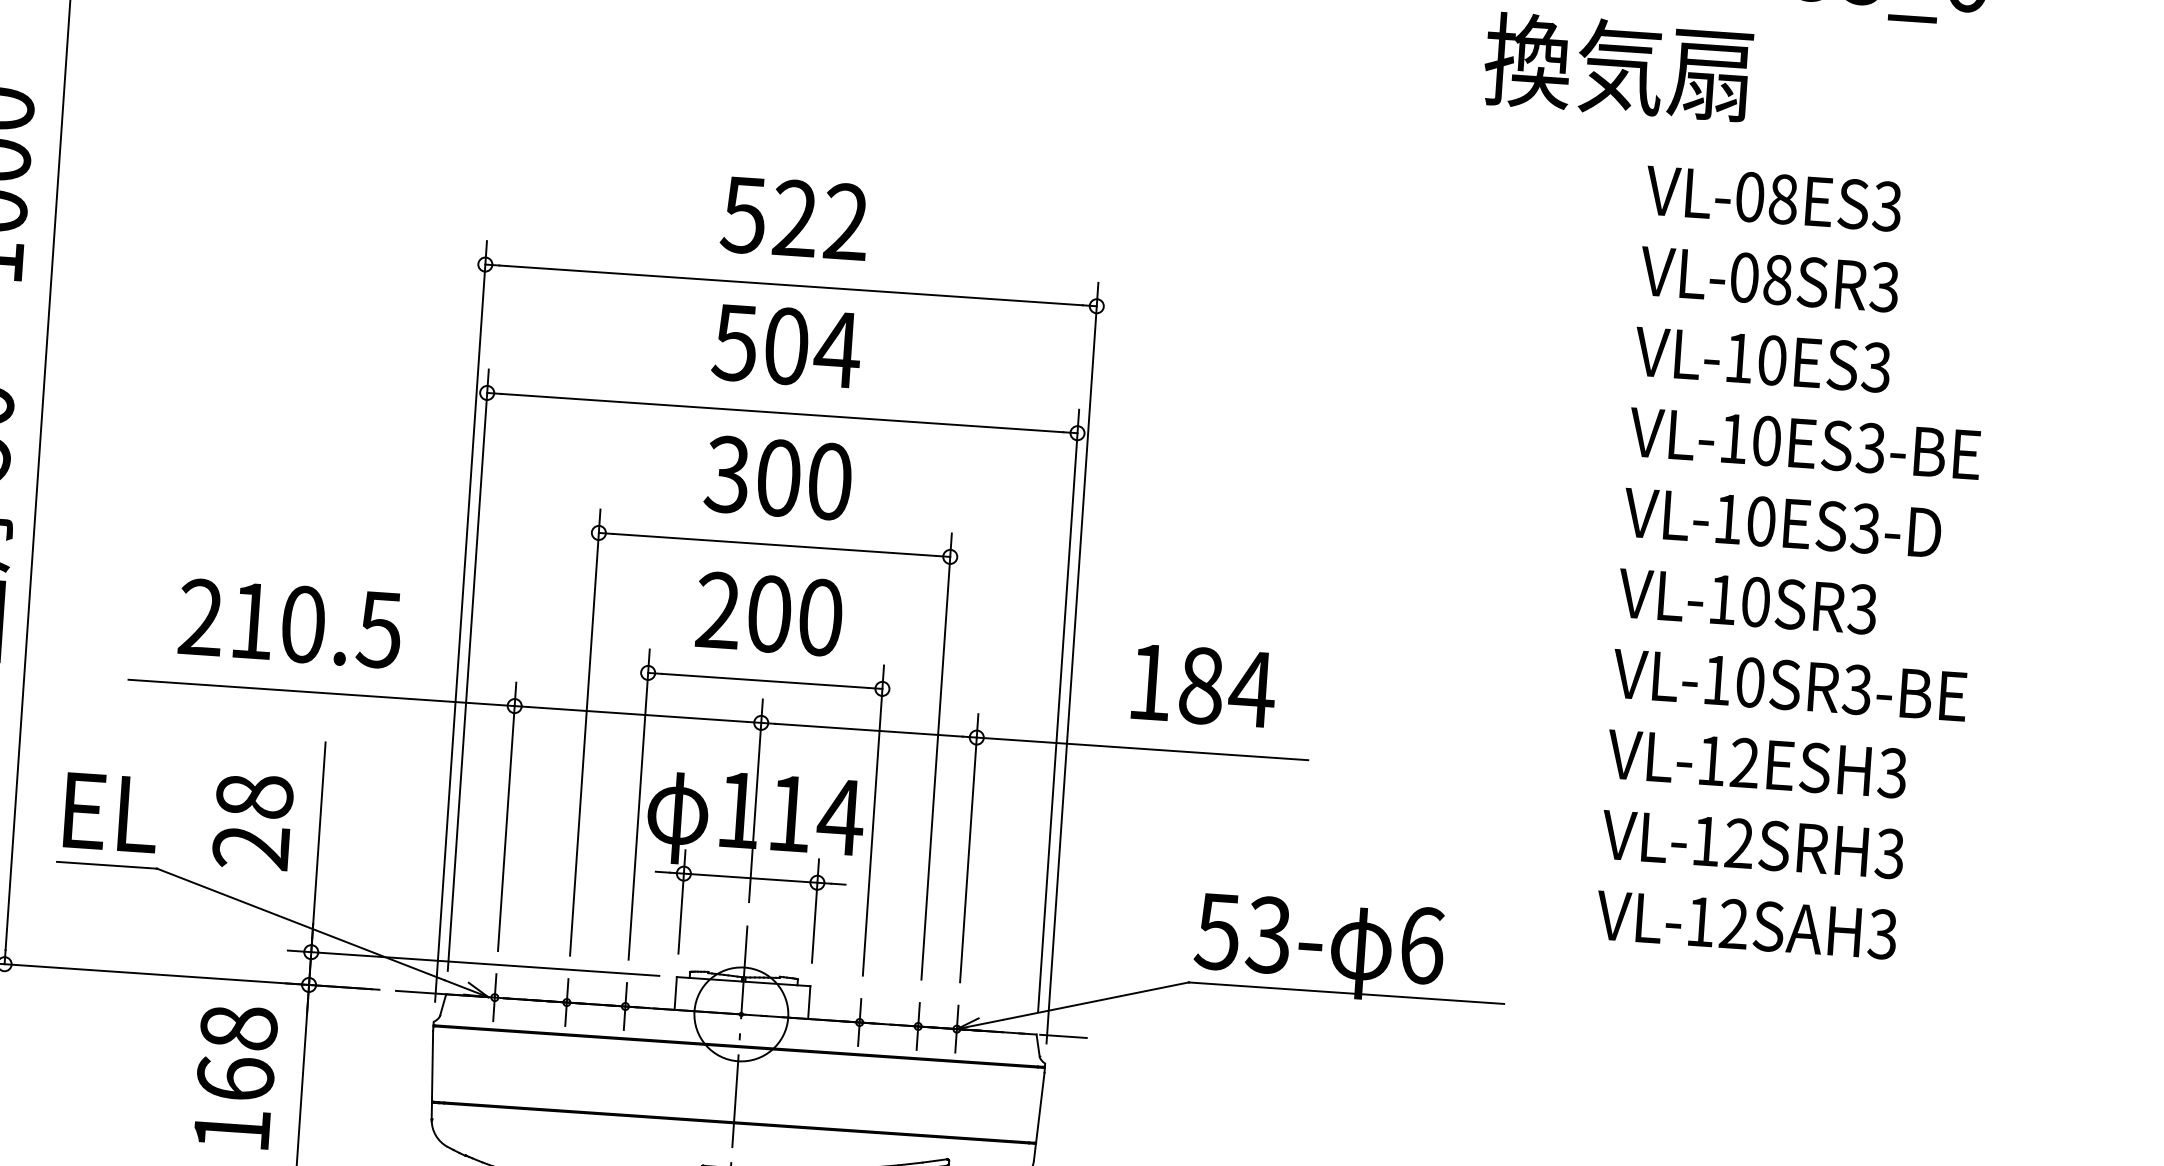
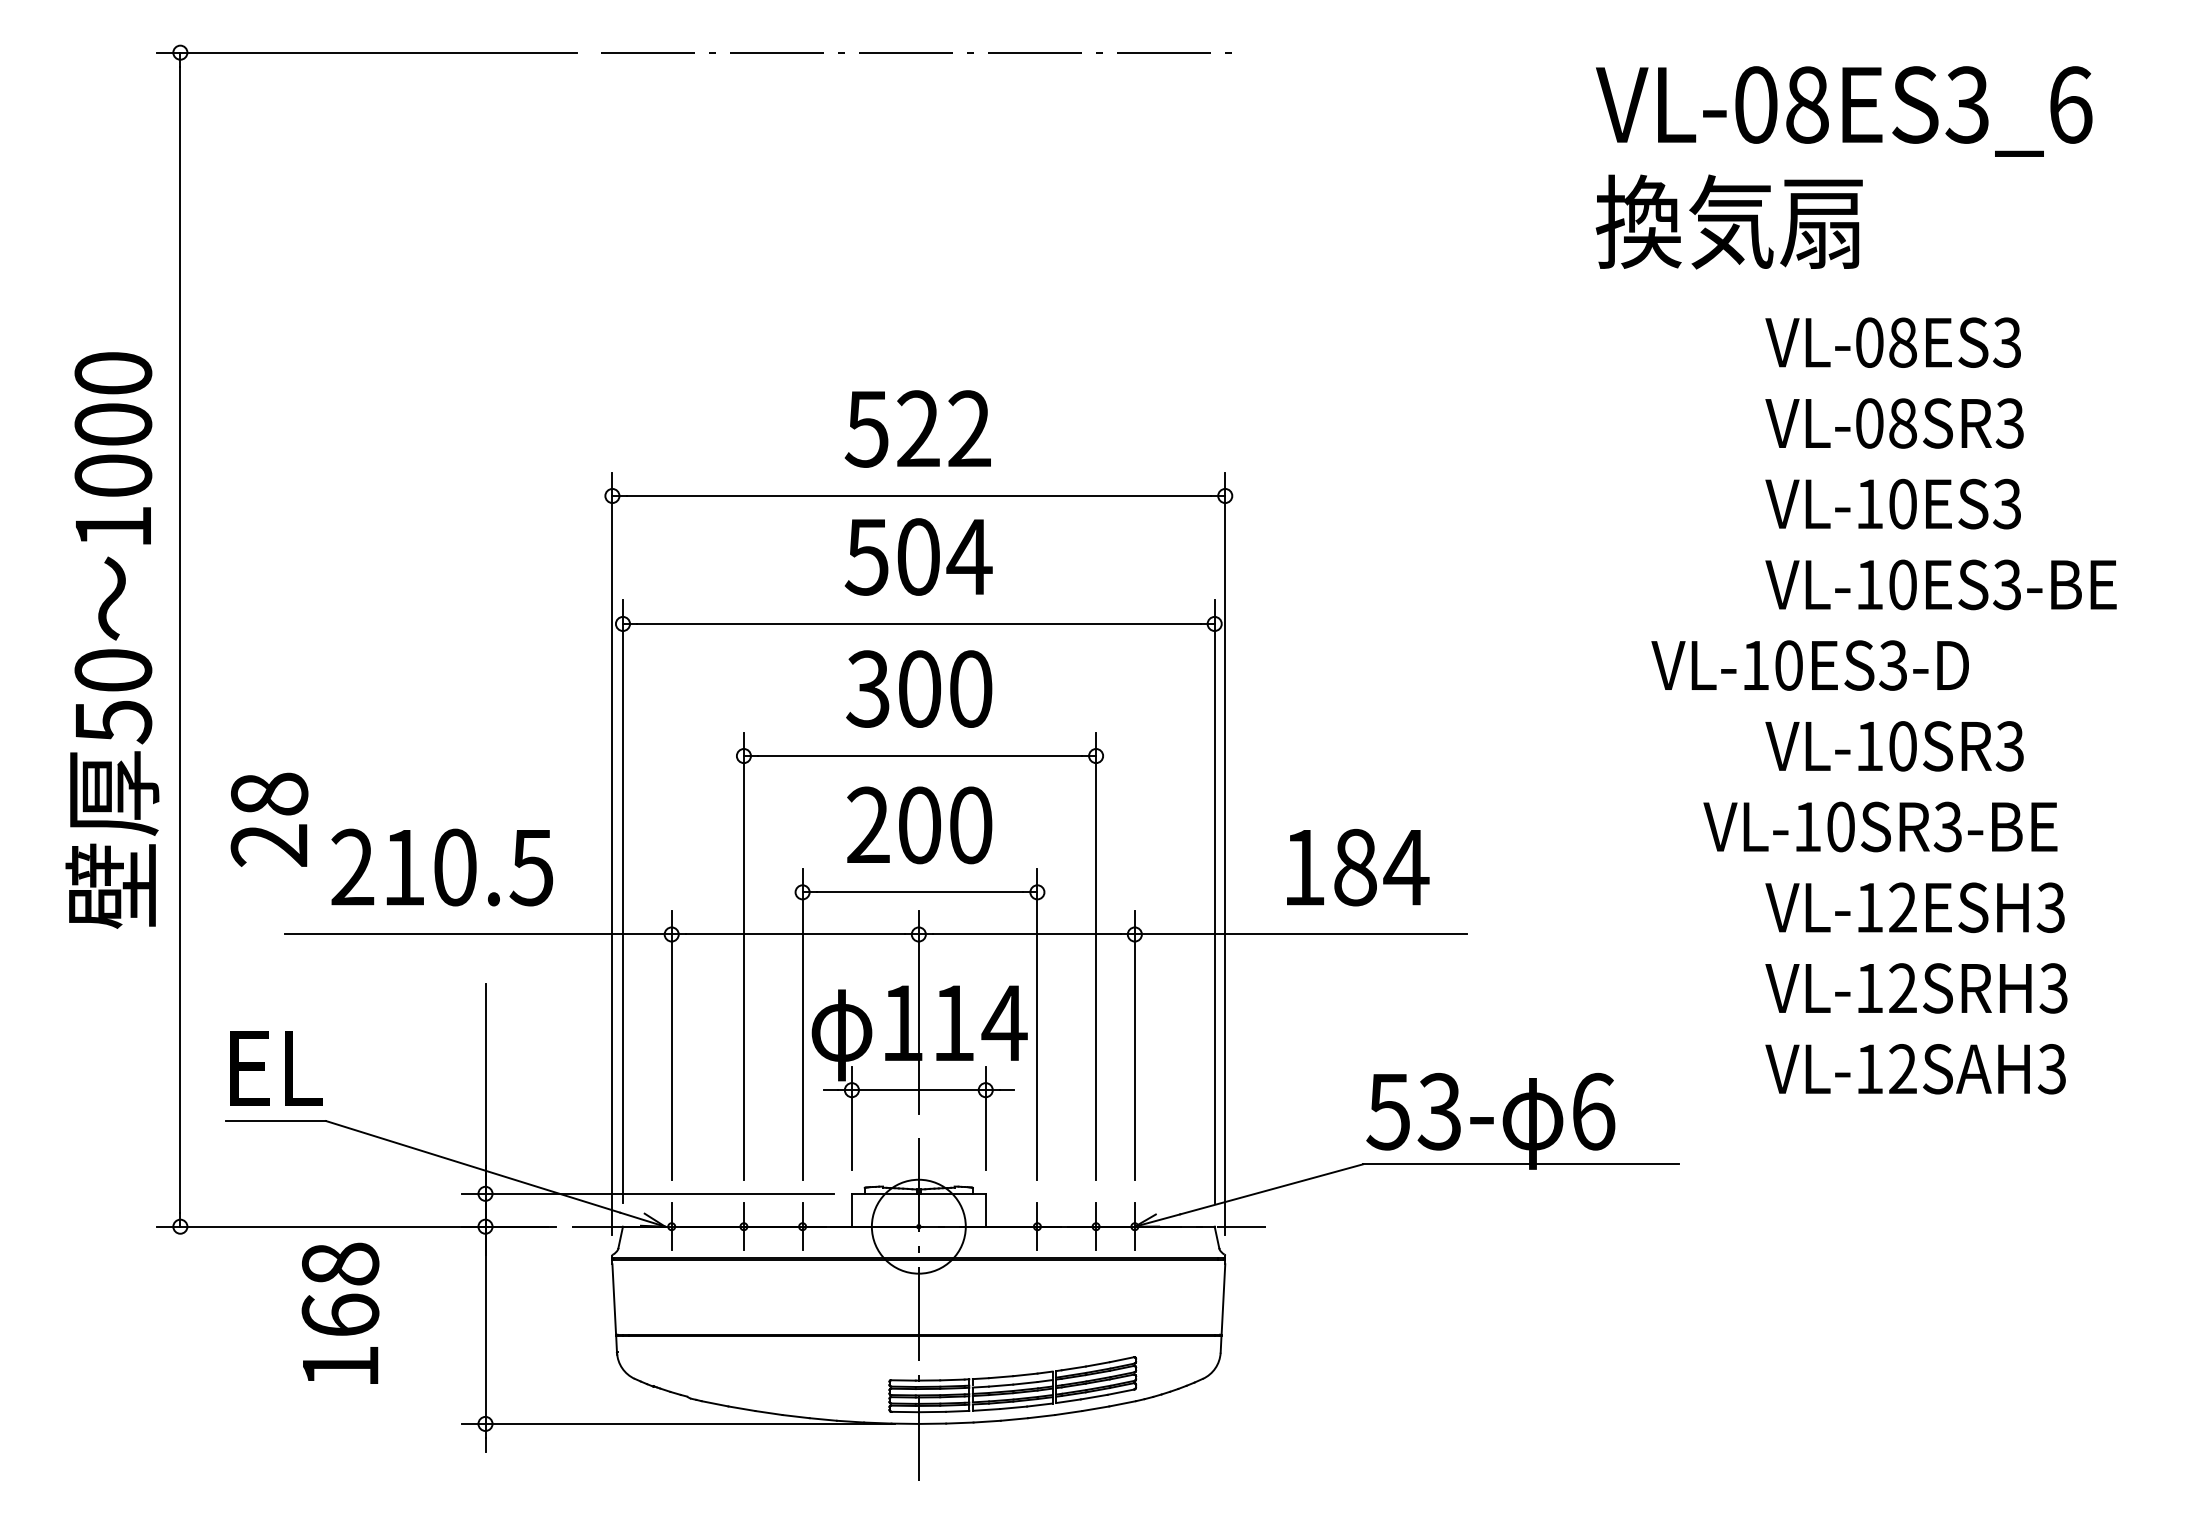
text: (1781, 522) -> (1809, 665), moved
text: (1789, 684) -> (1880, 826), moved
text: (253, 821) -> (269, 819), moved
text: (235, 1075) -> (340, 1312), moved

